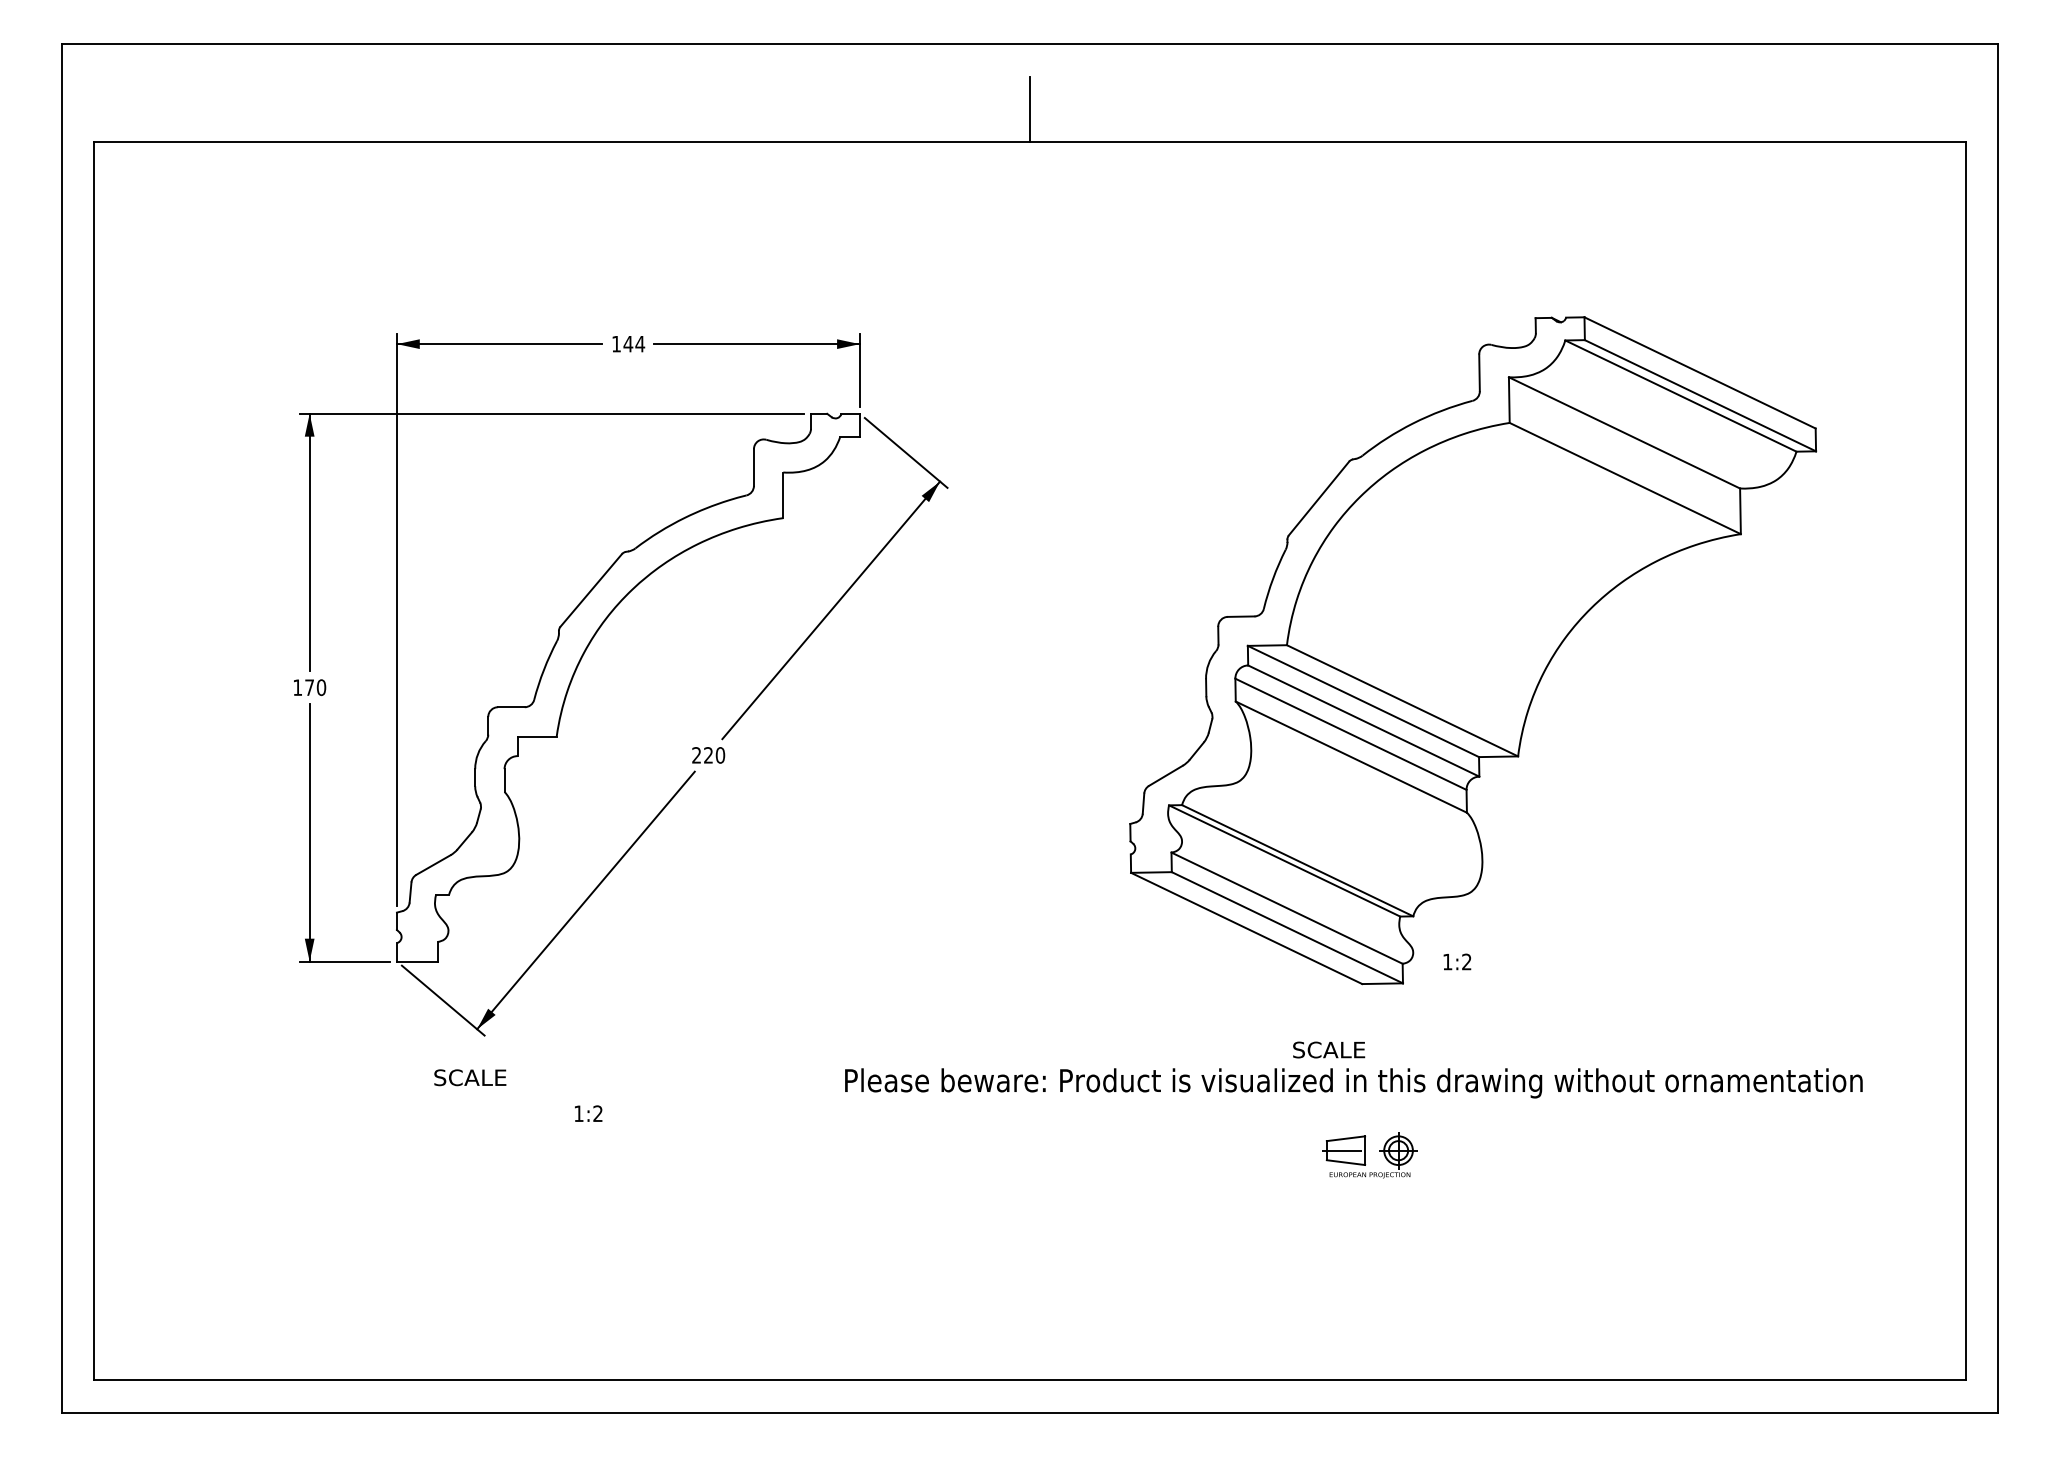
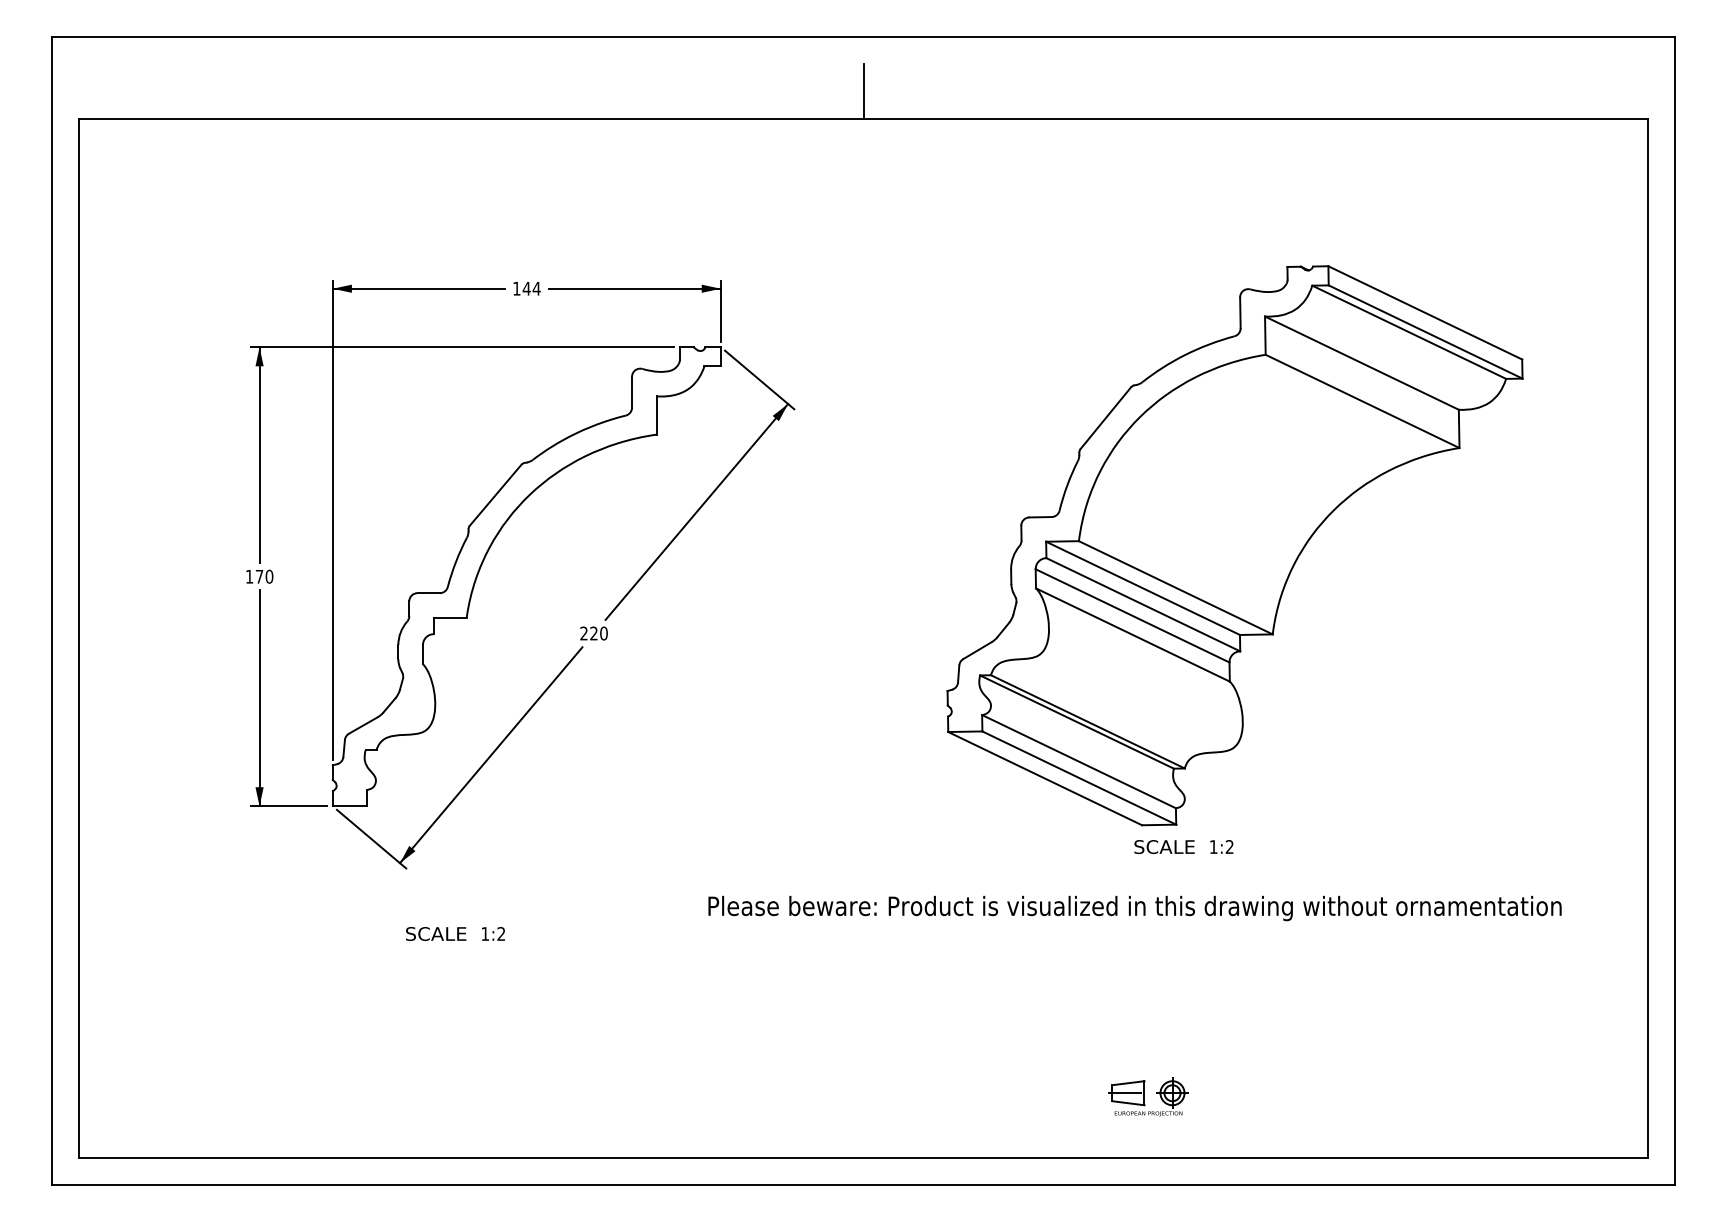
text: (1457, 961) -> (1221, 846), moved
text: (1329, 1049) -> (1164, 846), moved
text: (470, 1077) -> (436, 933), moved
part: (1369, 1155) -> (1148, 1097), moved

